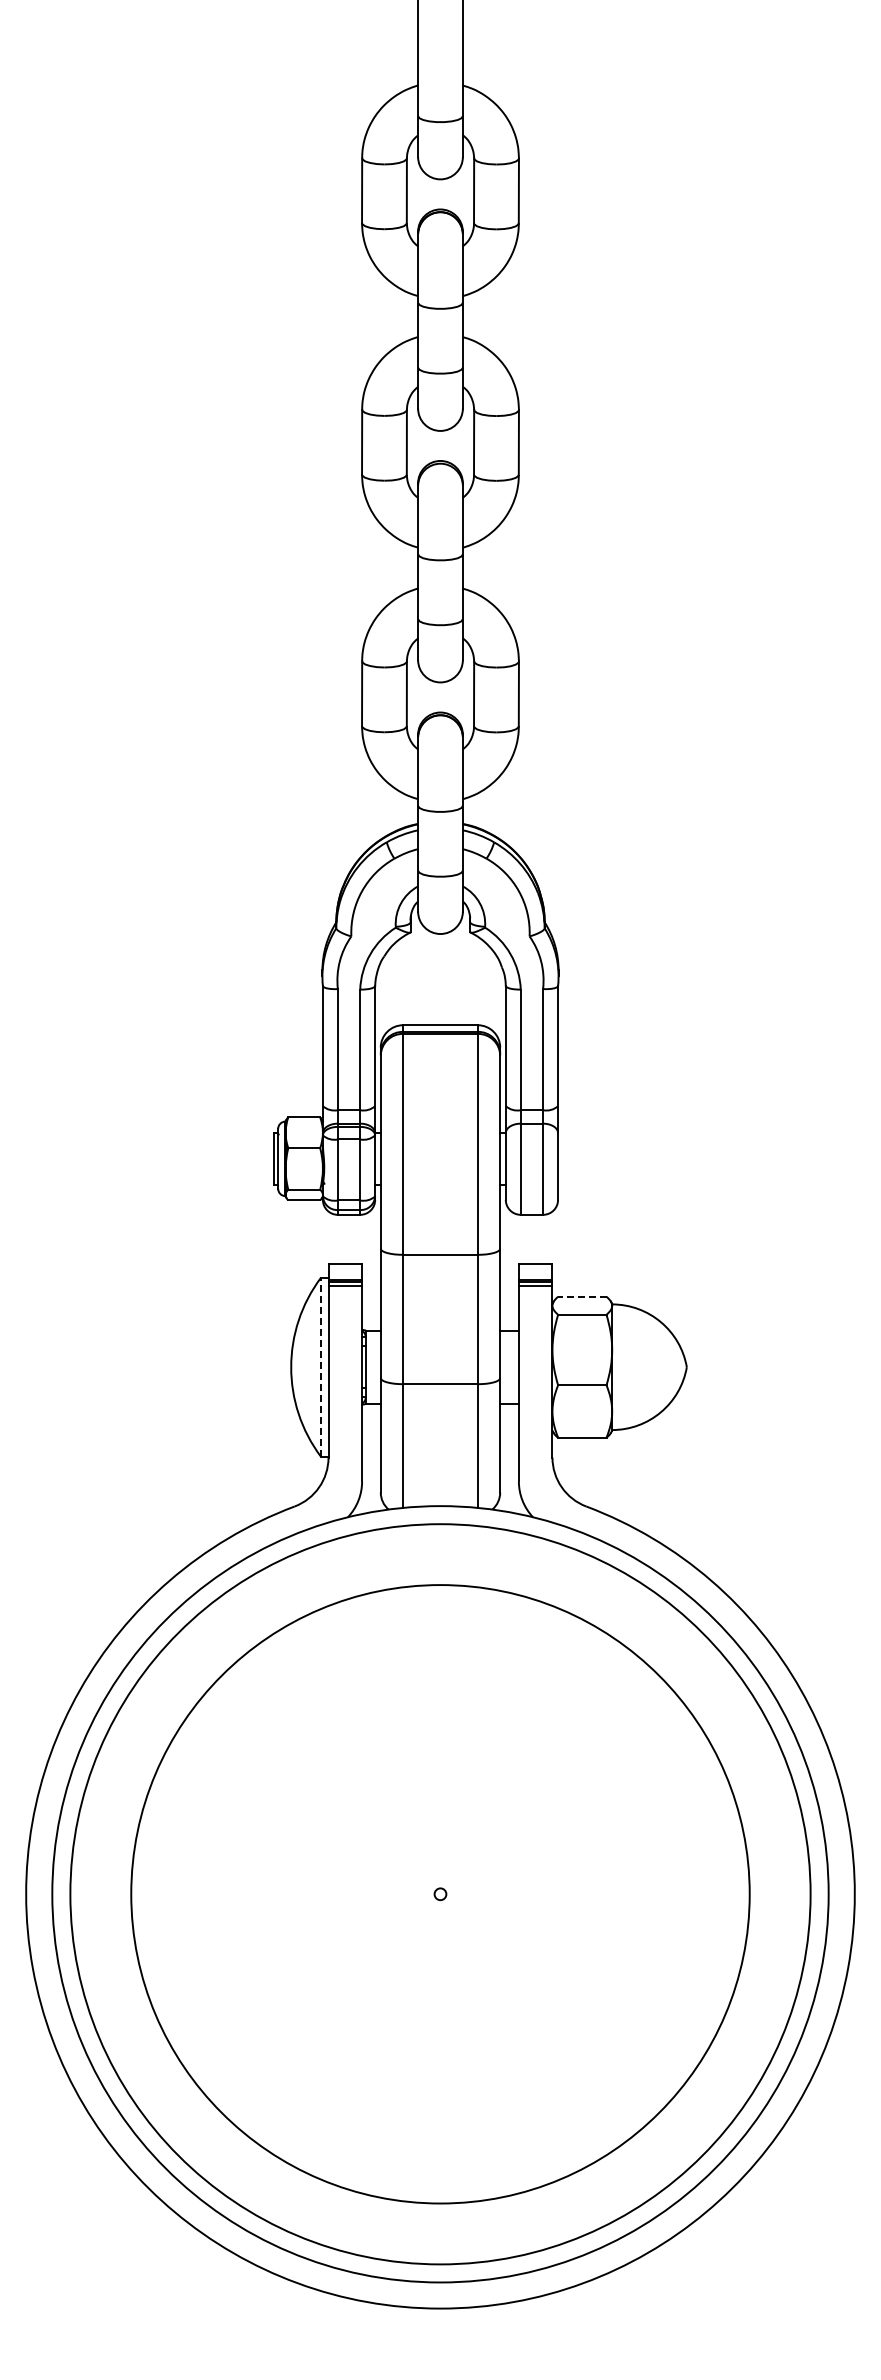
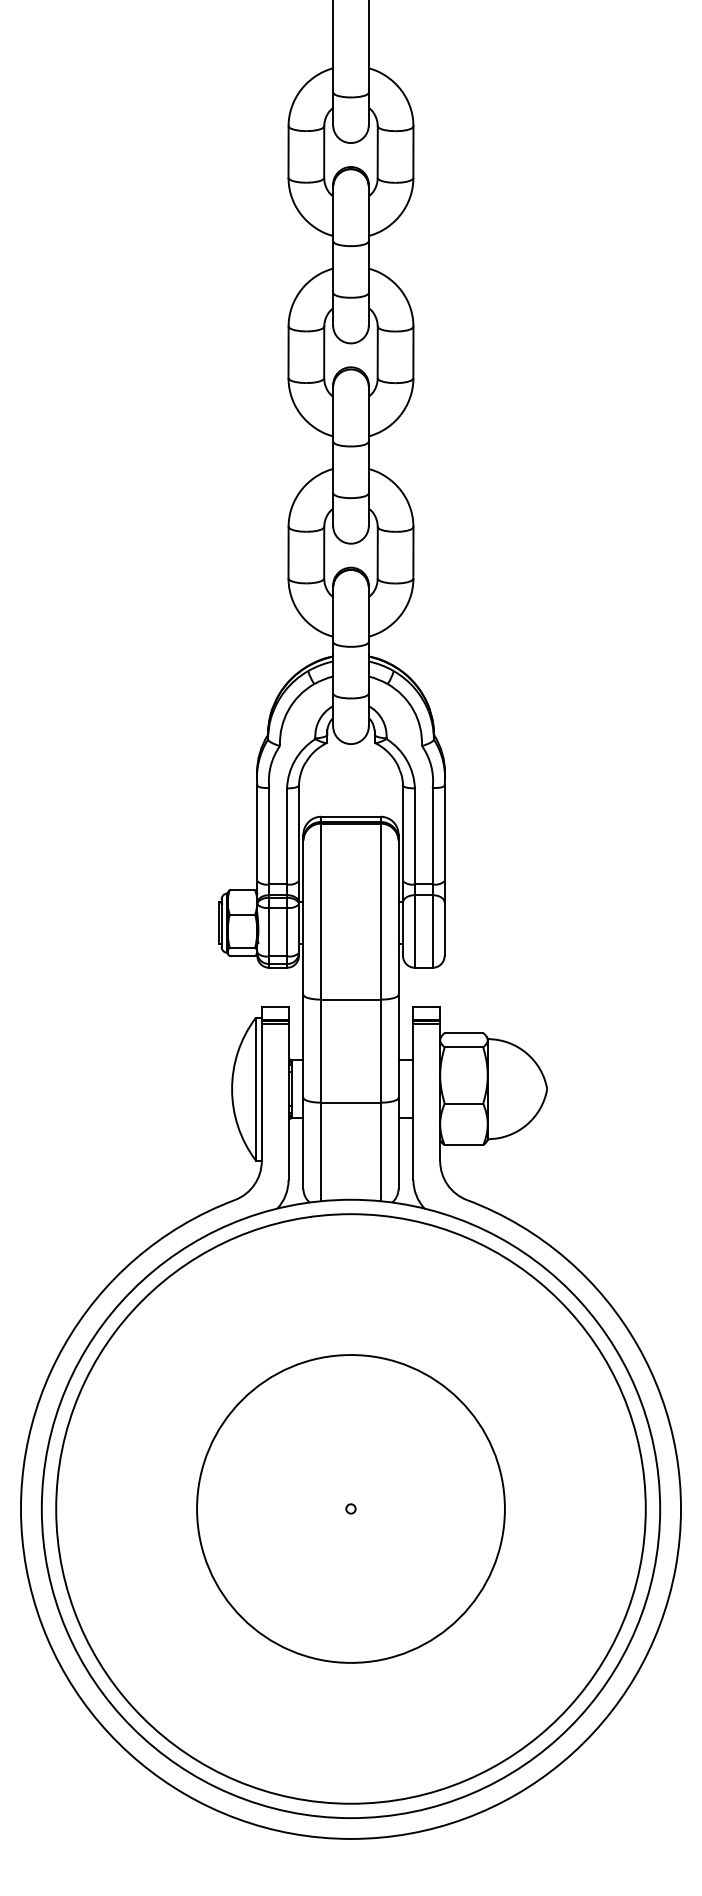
line: (581, 1296) -> (463, 1032), dashed -> solid
line: (321, 1367) -> (256, 1089), dashed -> solid
circle: (440, 1894) -> (351, 1509), size x0.62

